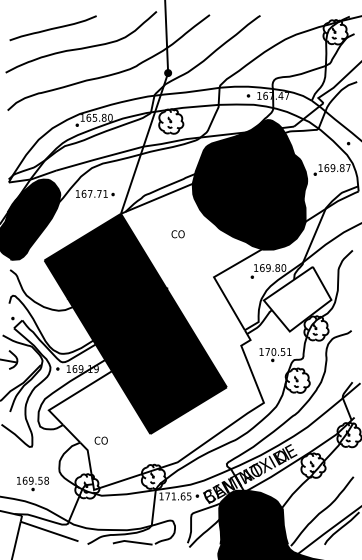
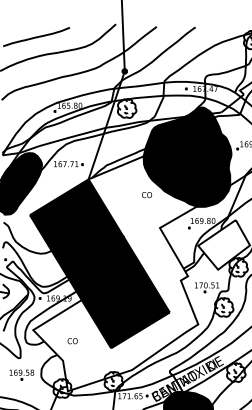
text: (177, 234) -> (146, 195), moved
text: (100, 440) -> (72, 341), moved
part: (32, 483) -> (21, 374), moved

